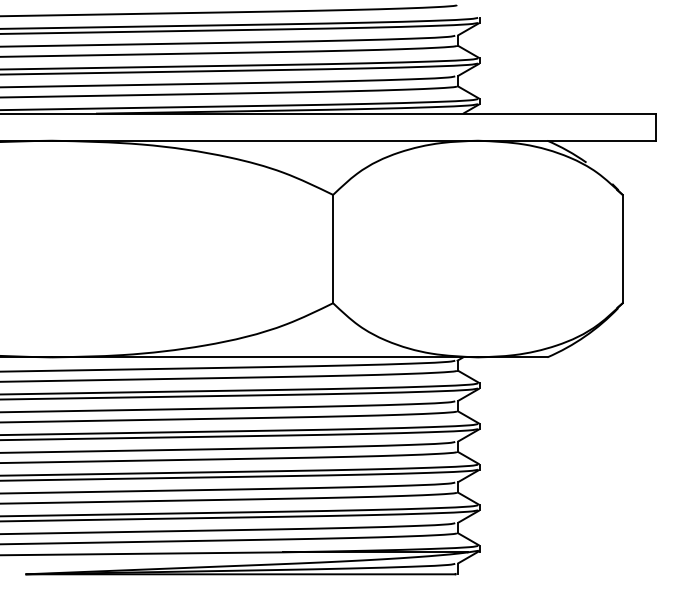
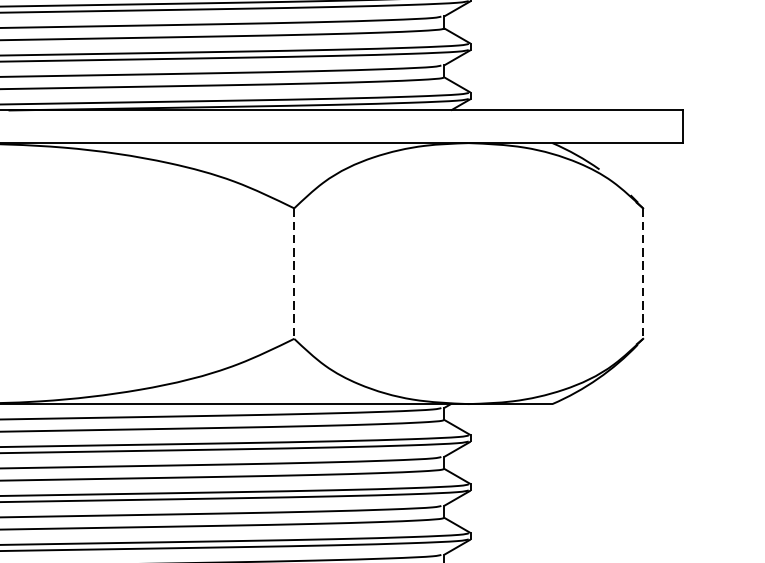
line: (333, 249) -> (294, 274), solid -> dashed
line: (622, 249) -> (642, 274), solid -> dashed

